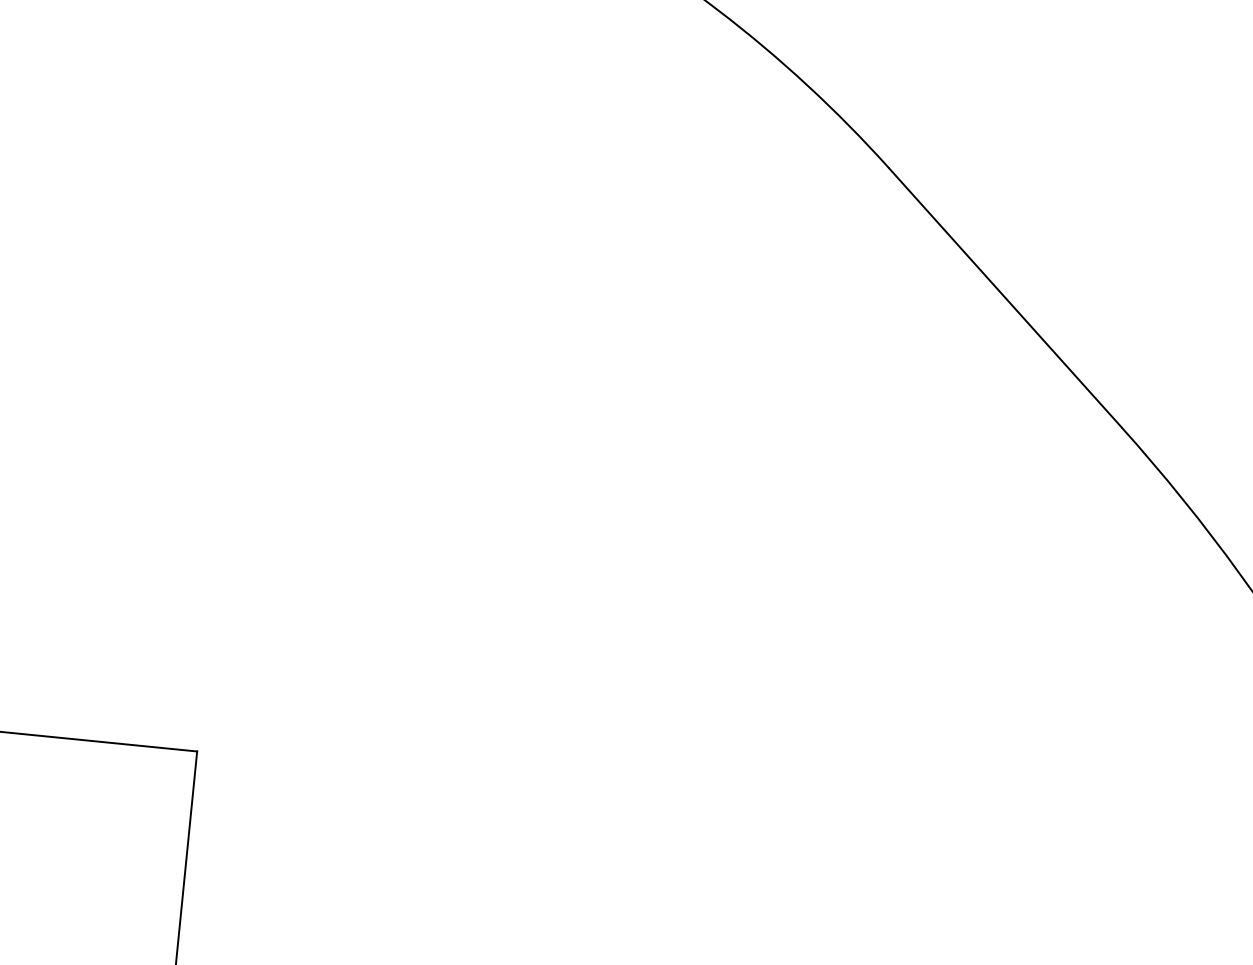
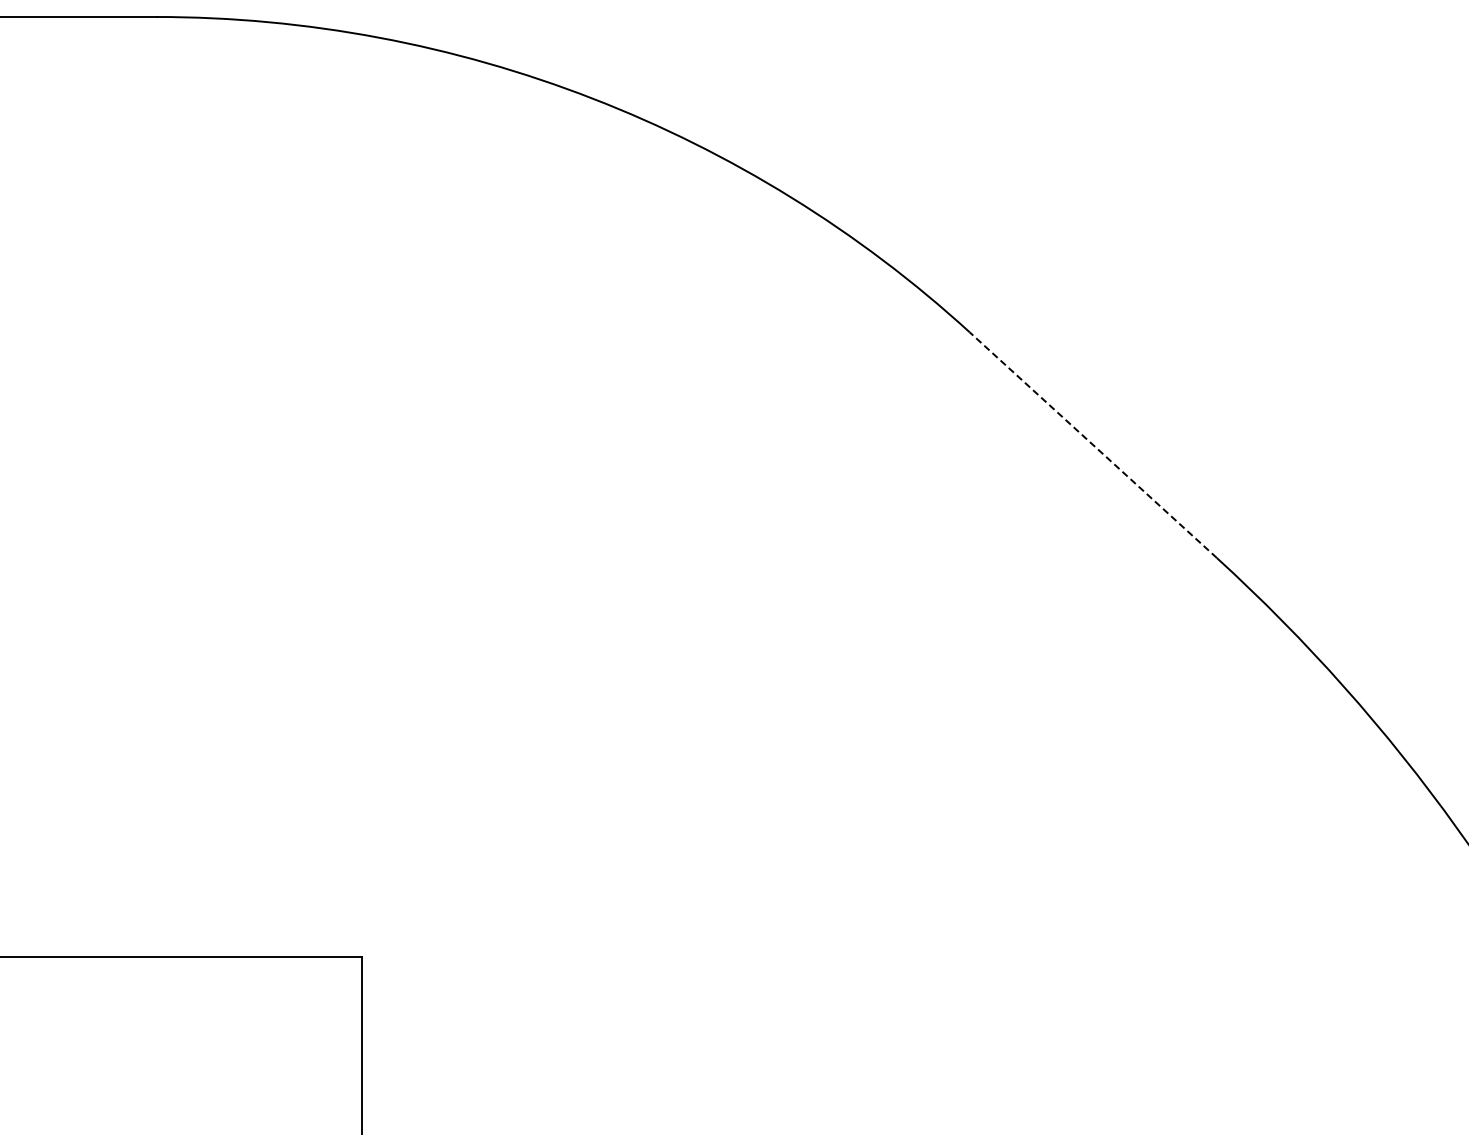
line: (1004, 297) -> (1092, 444), solid -> dashed

